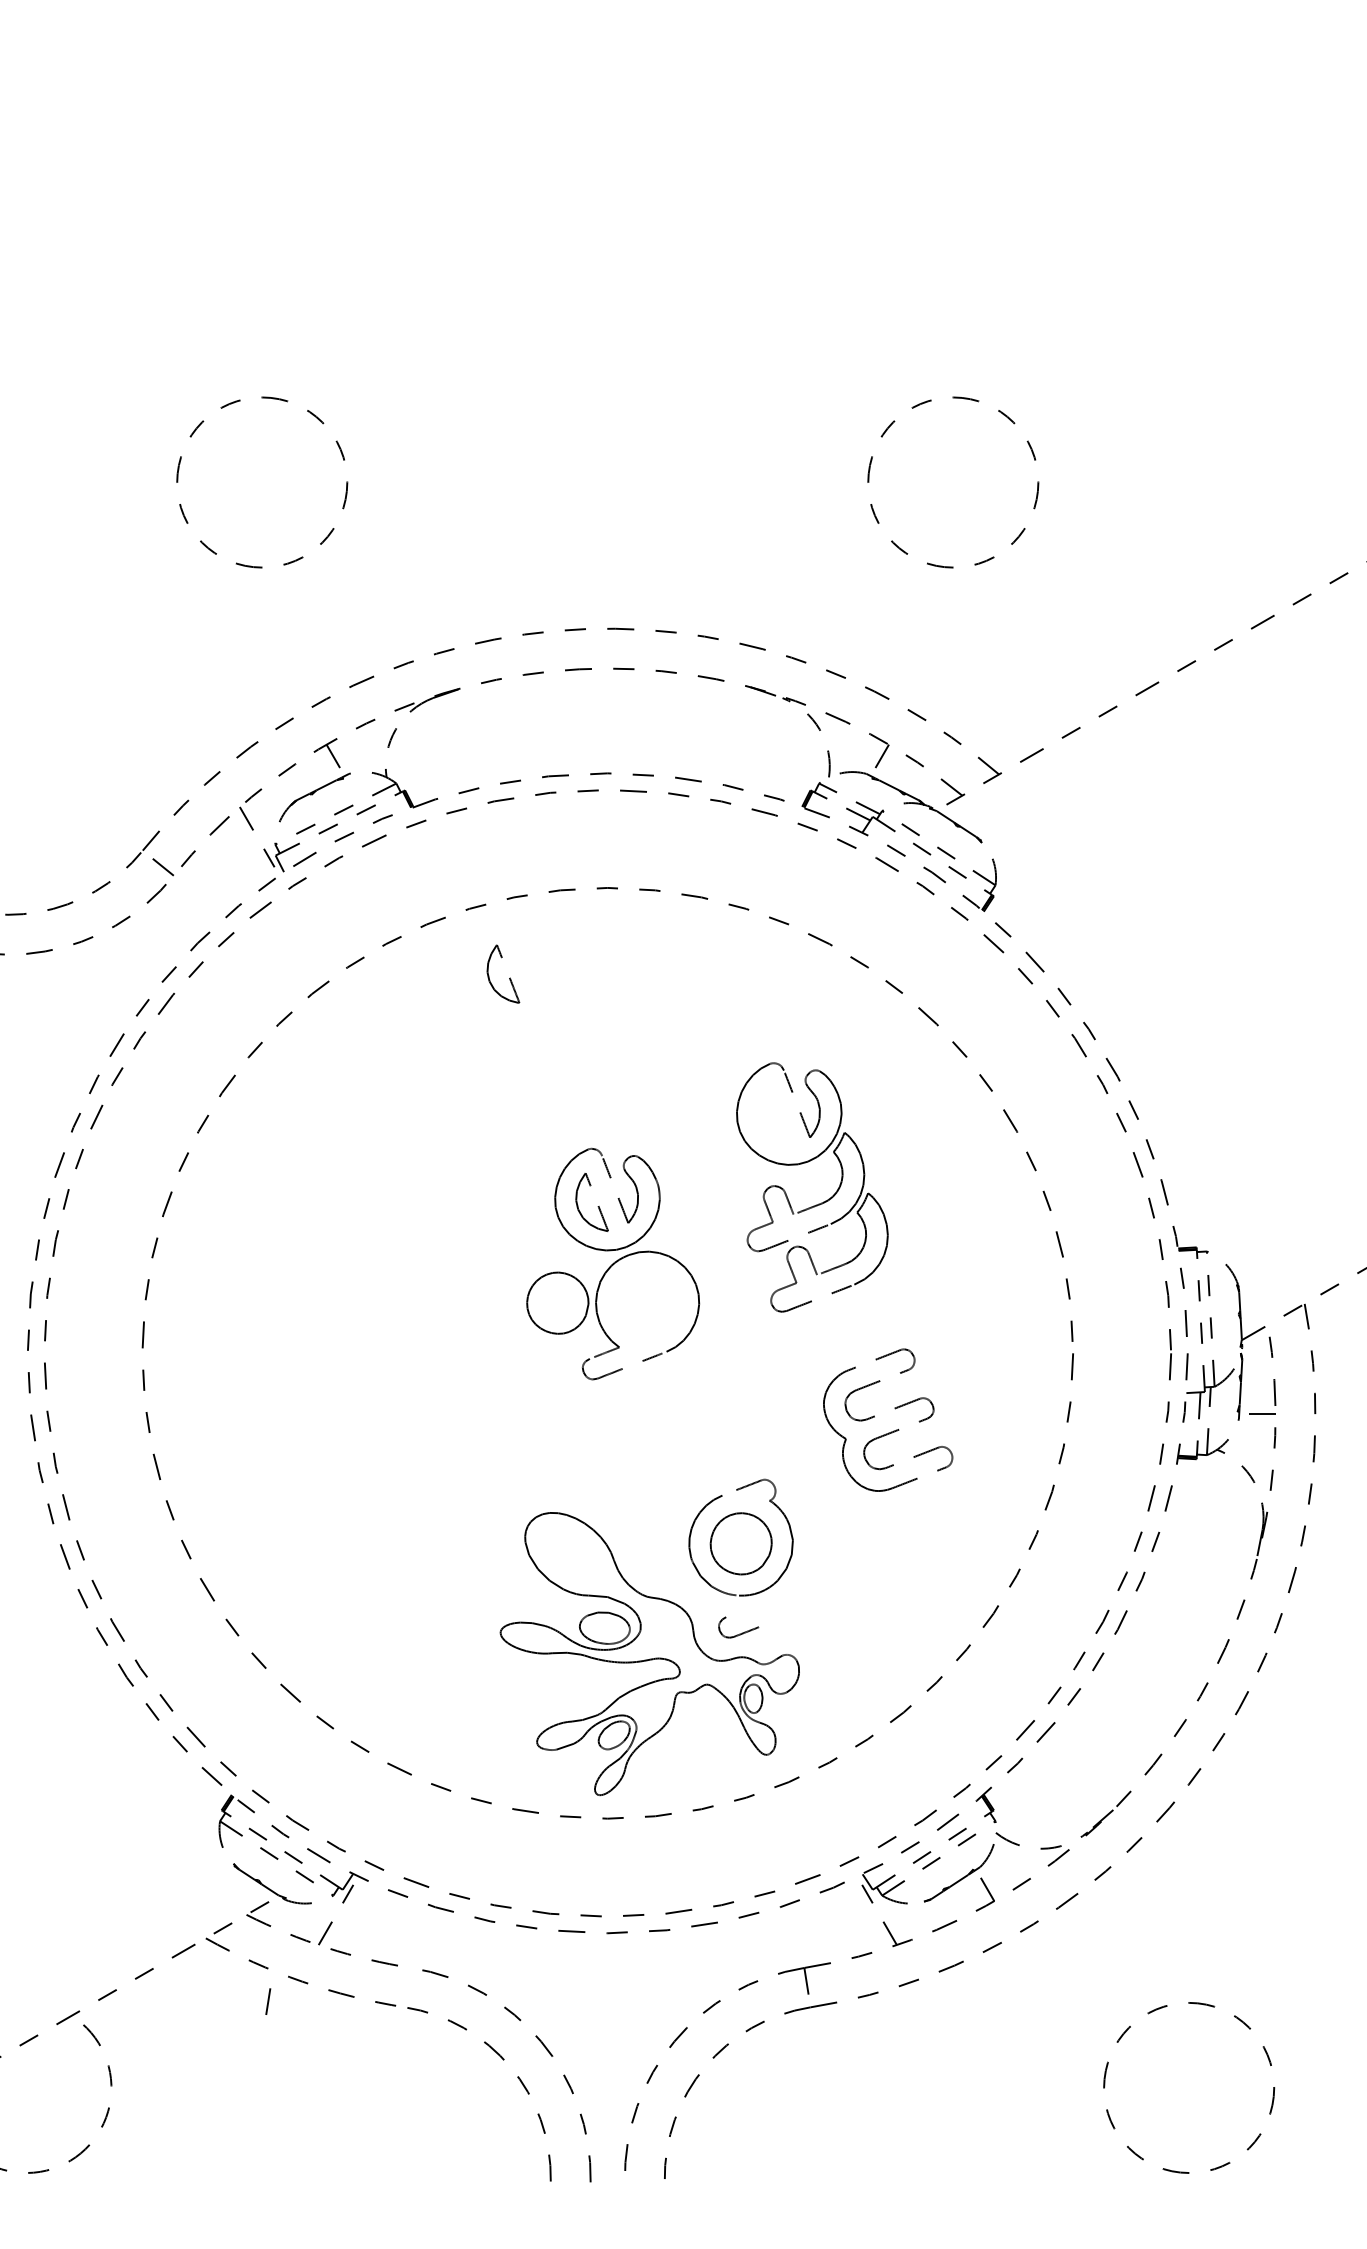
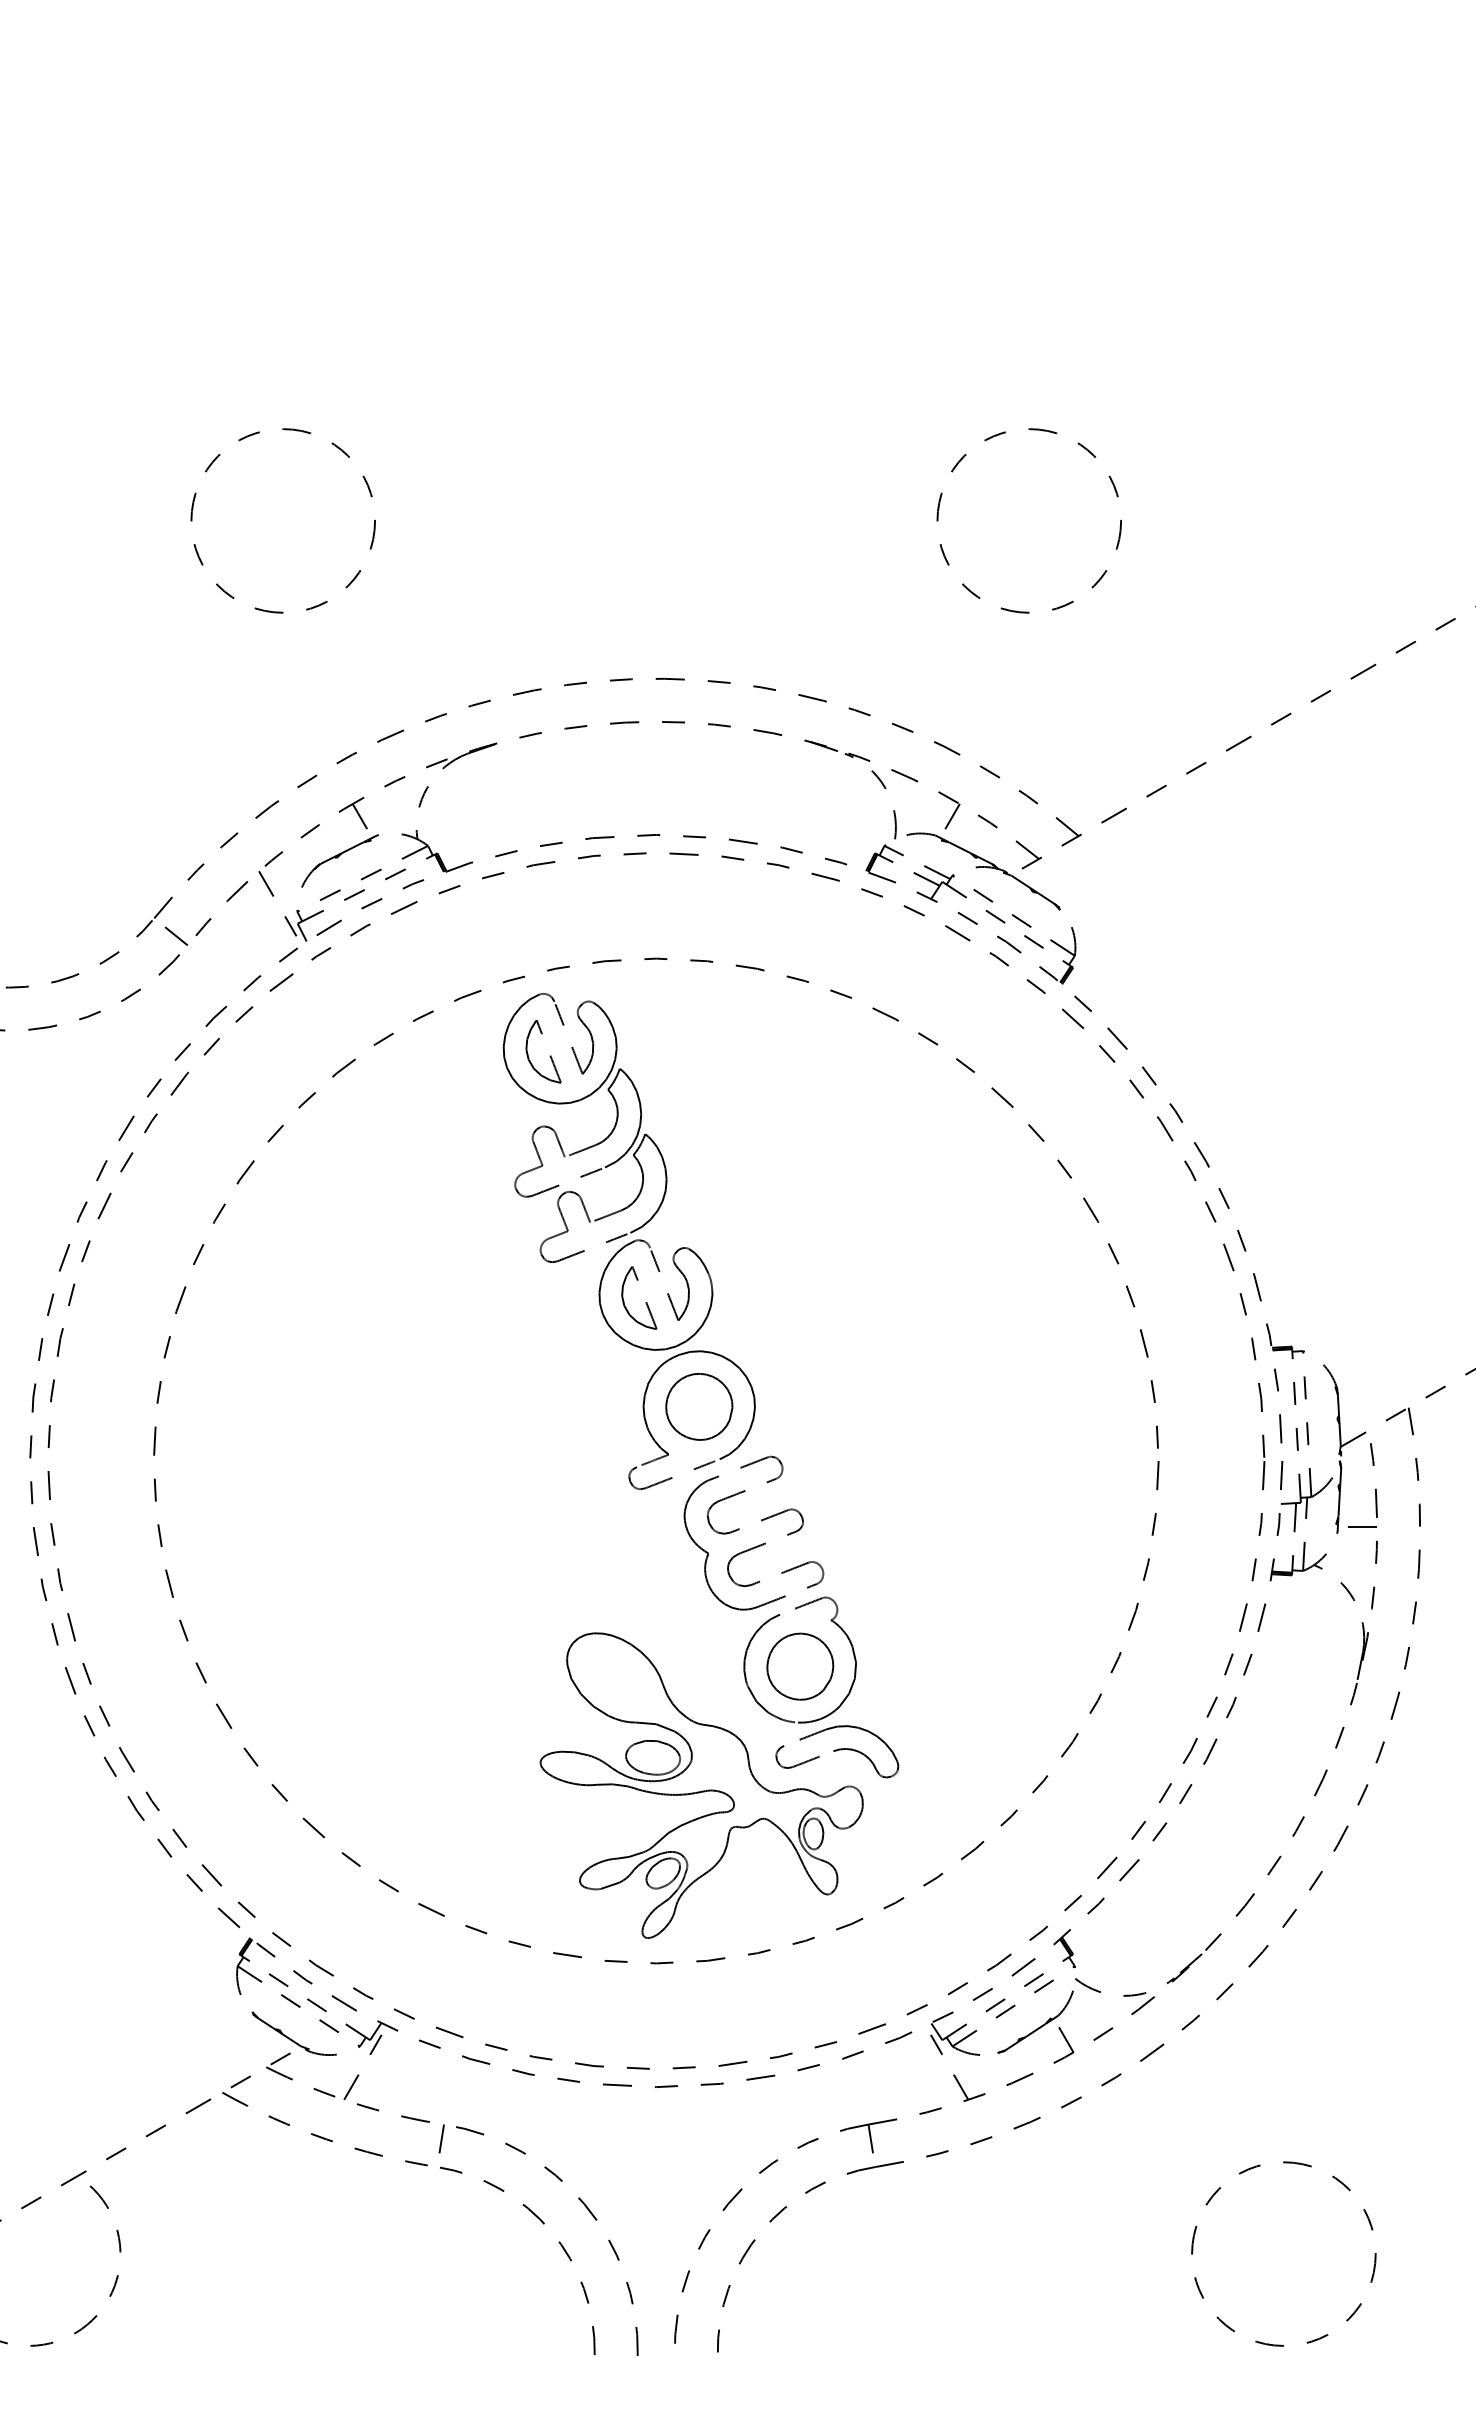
part: (818, 1203) -> (591, 1145), moved
part: (557, 1302) -> (699, 1406), moved
part: (893, 1430) -> (759, 1544), moved
part: (786, 1622) -> (849, 1751), added
line: (268, 2001) -> (441, 2138), moved

